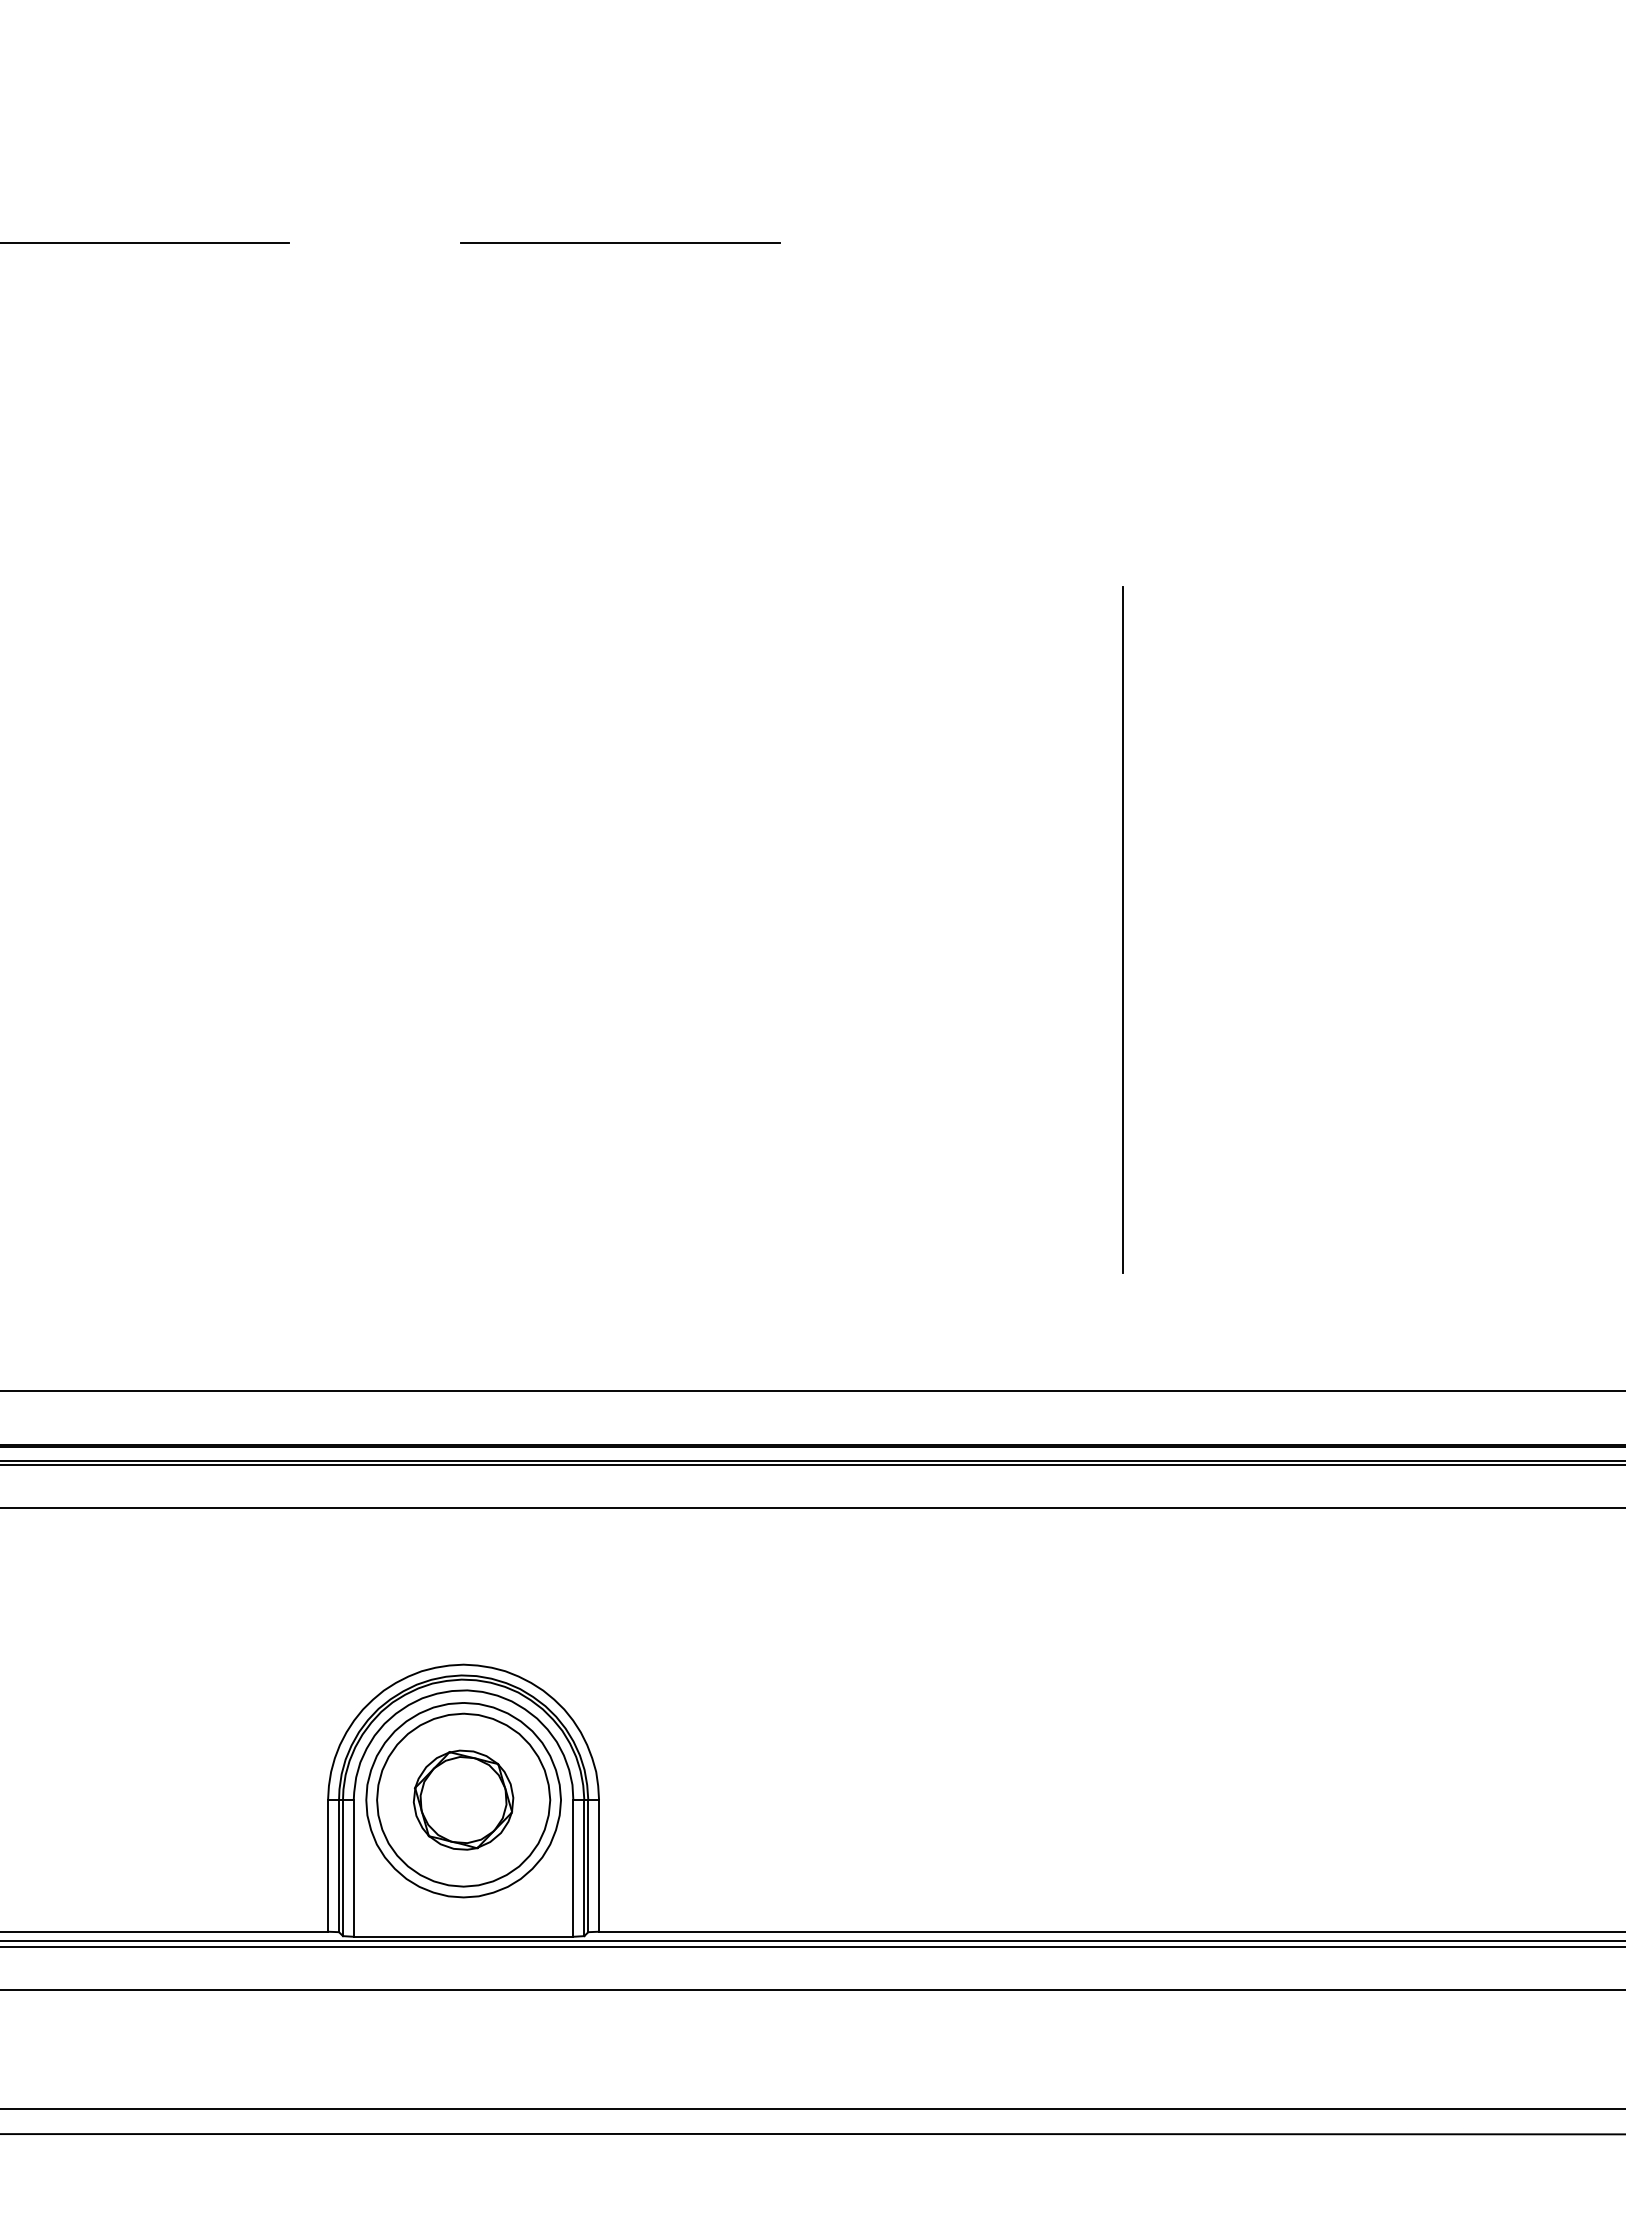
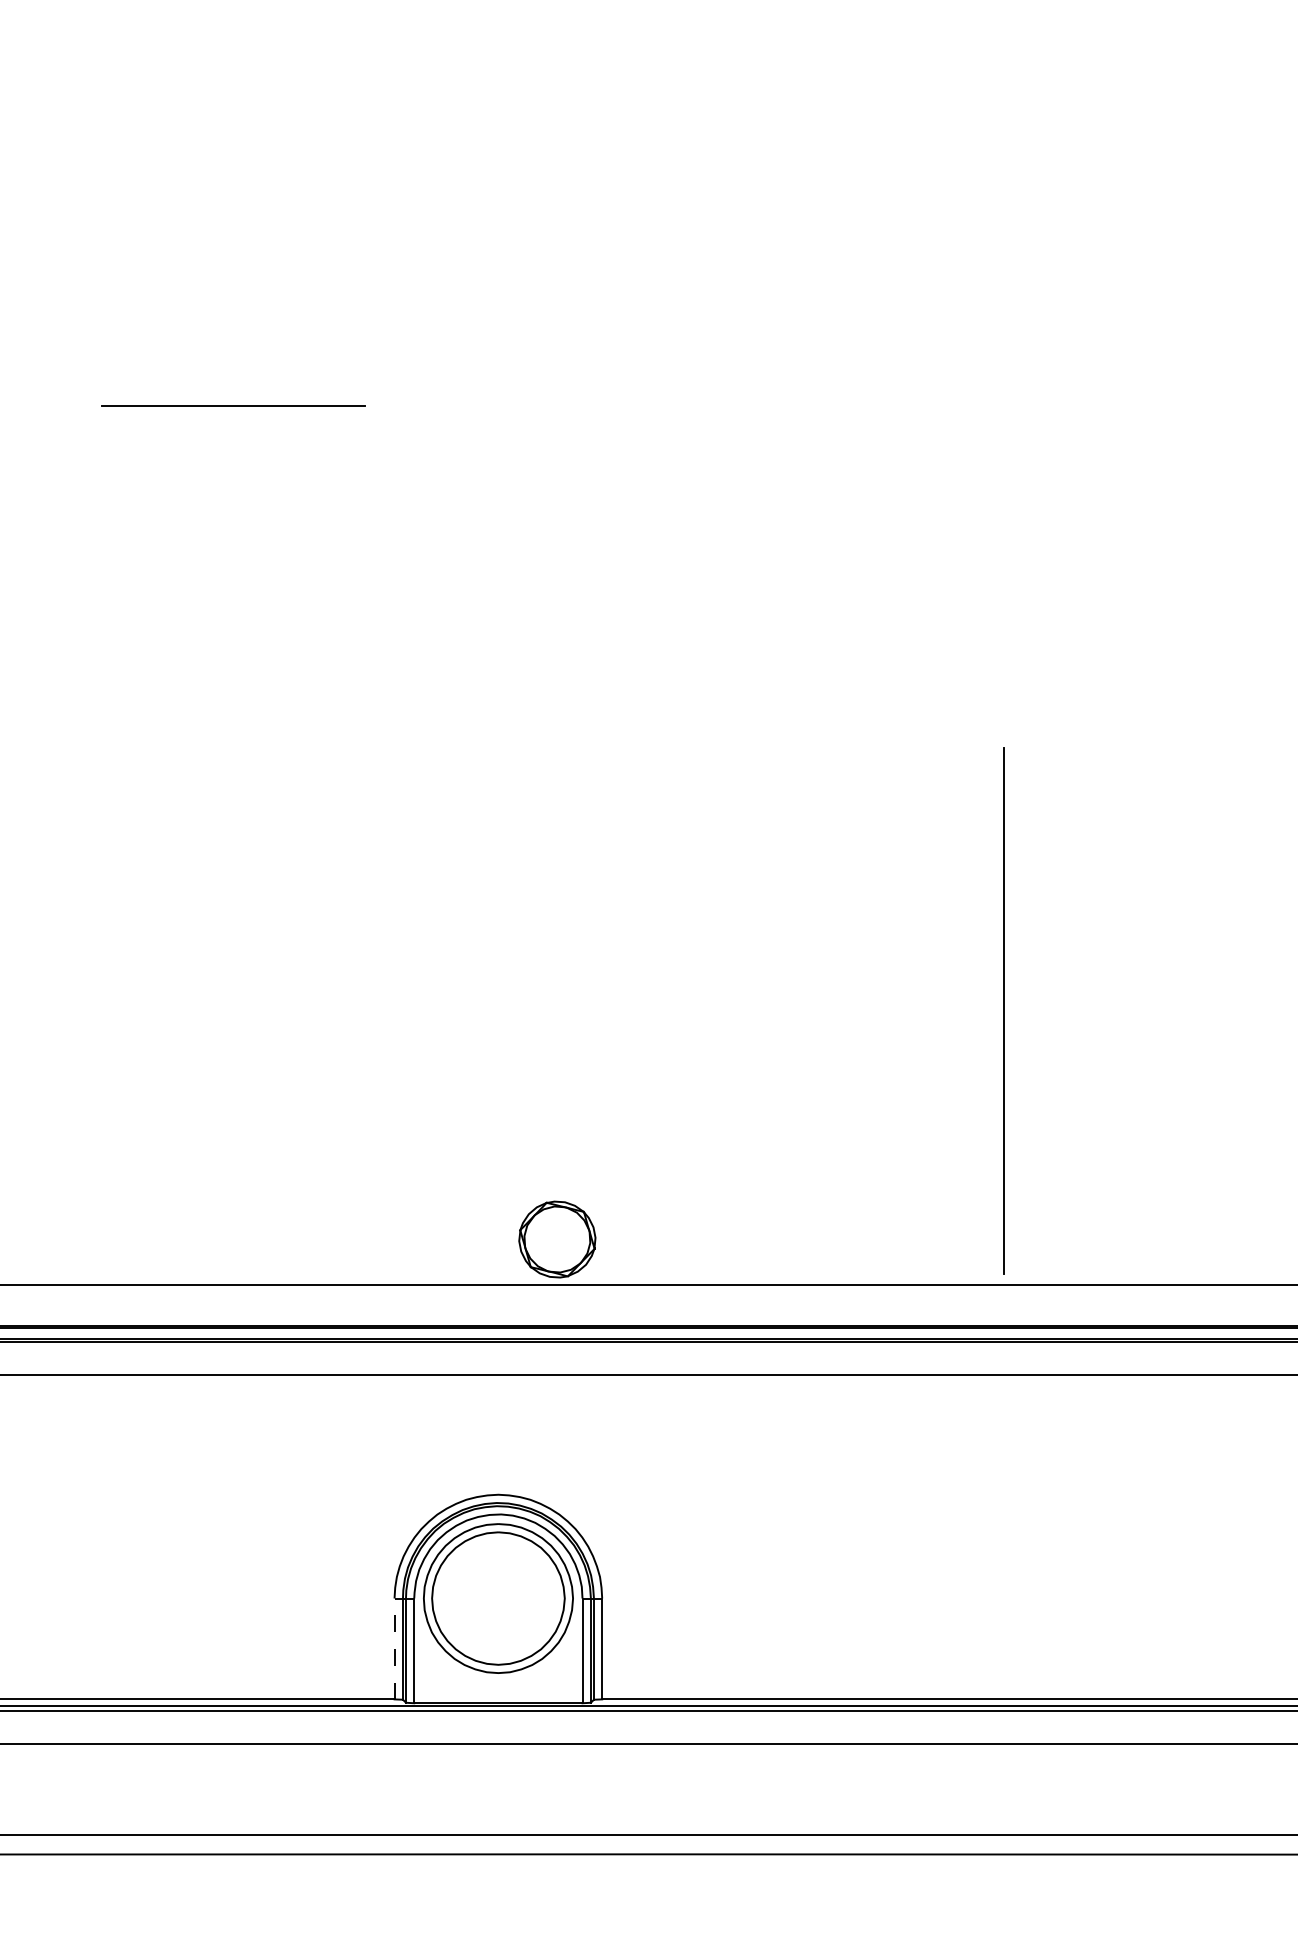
line: (620, 243) -> (618, 405), removed
line: (1122, 929) -> (1003, 1010), moved
part: (463, 1800) -> (557, 1239), moved
line: (327, 1865) -> (394, 1648), solid -> dashed

